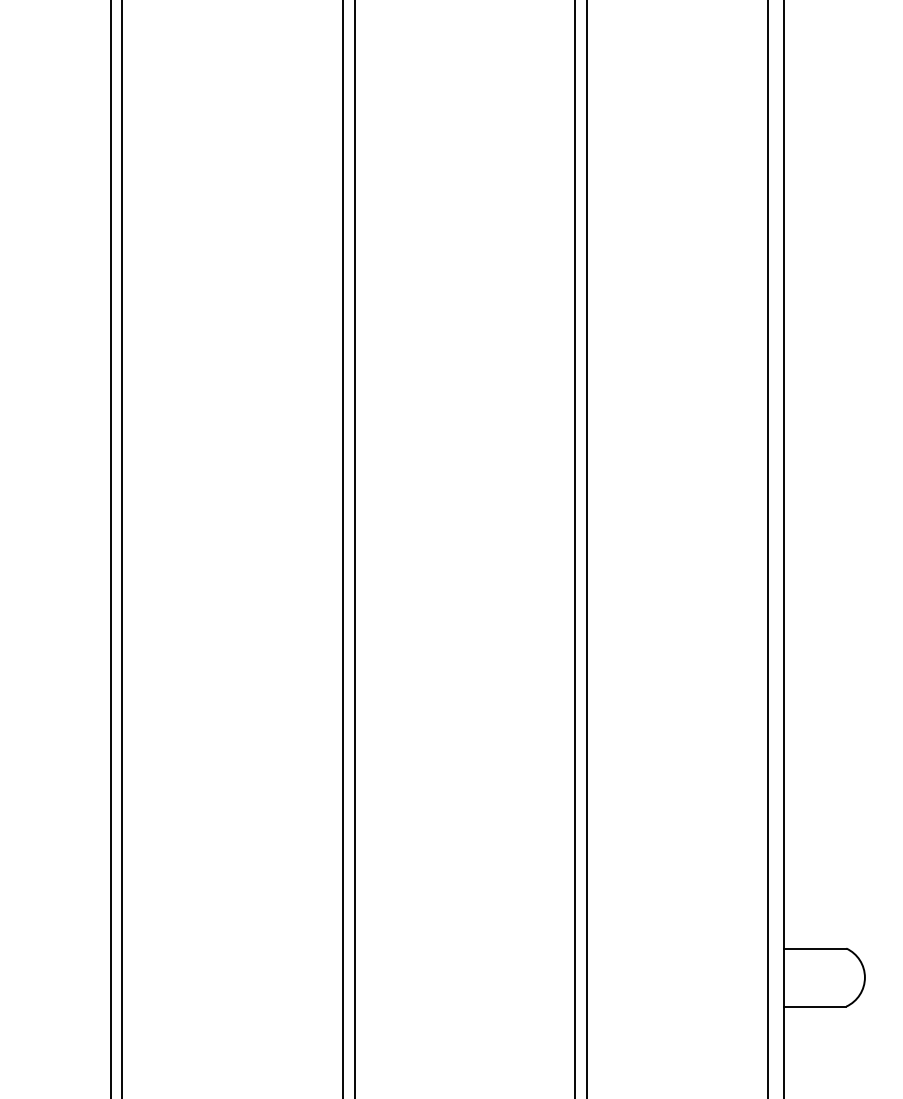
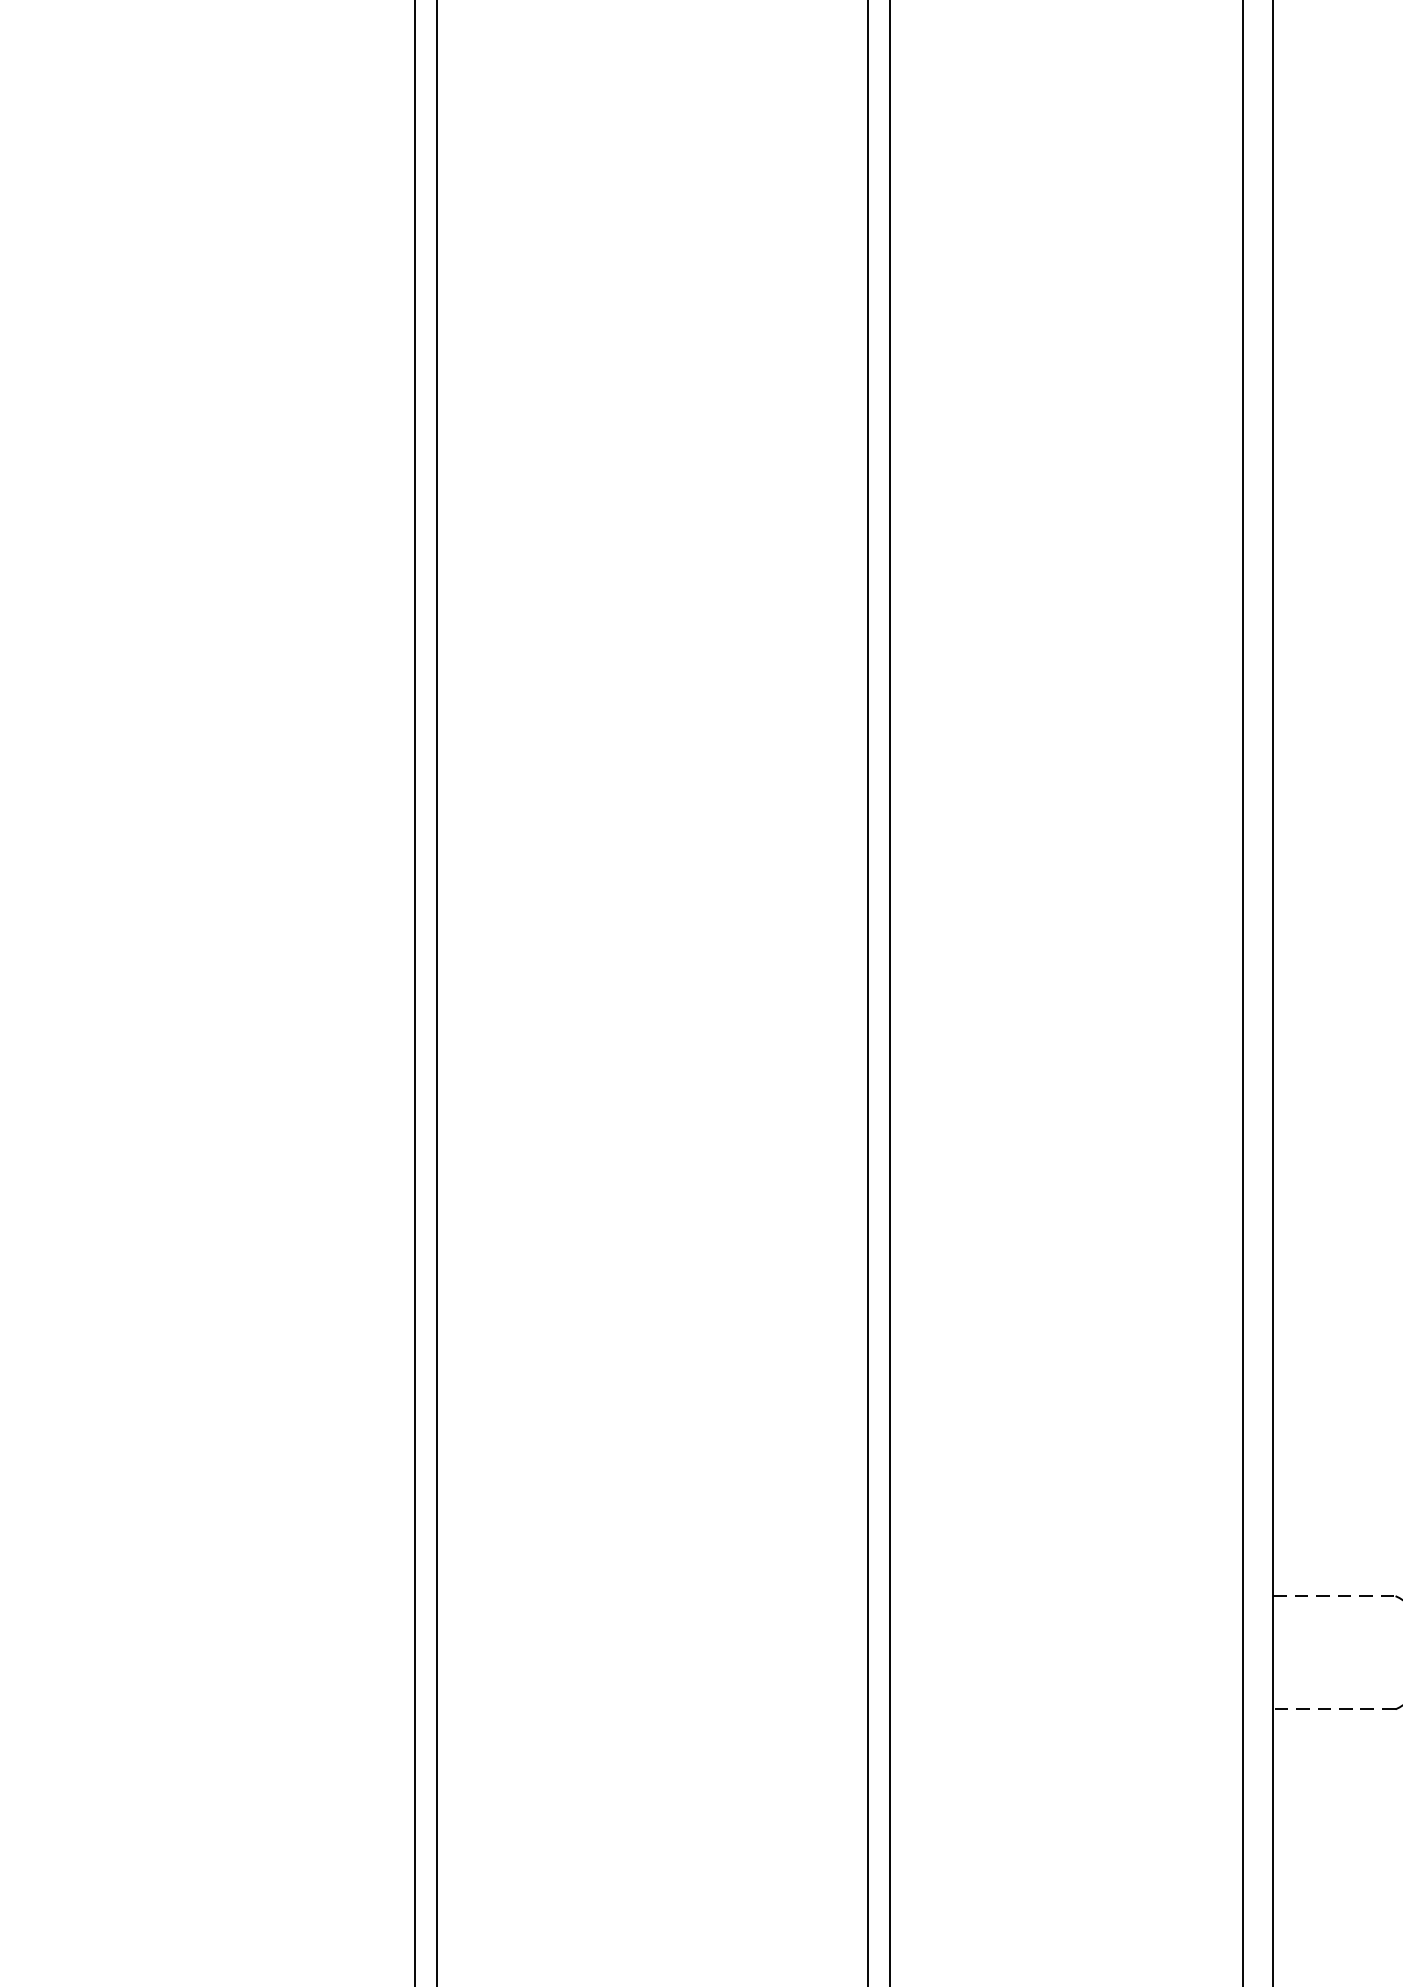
line: (815, 948) -> (1335, 1596), solid -> dashed
line: (814, 1006) -> (1333, 1709), solid -> dashed

